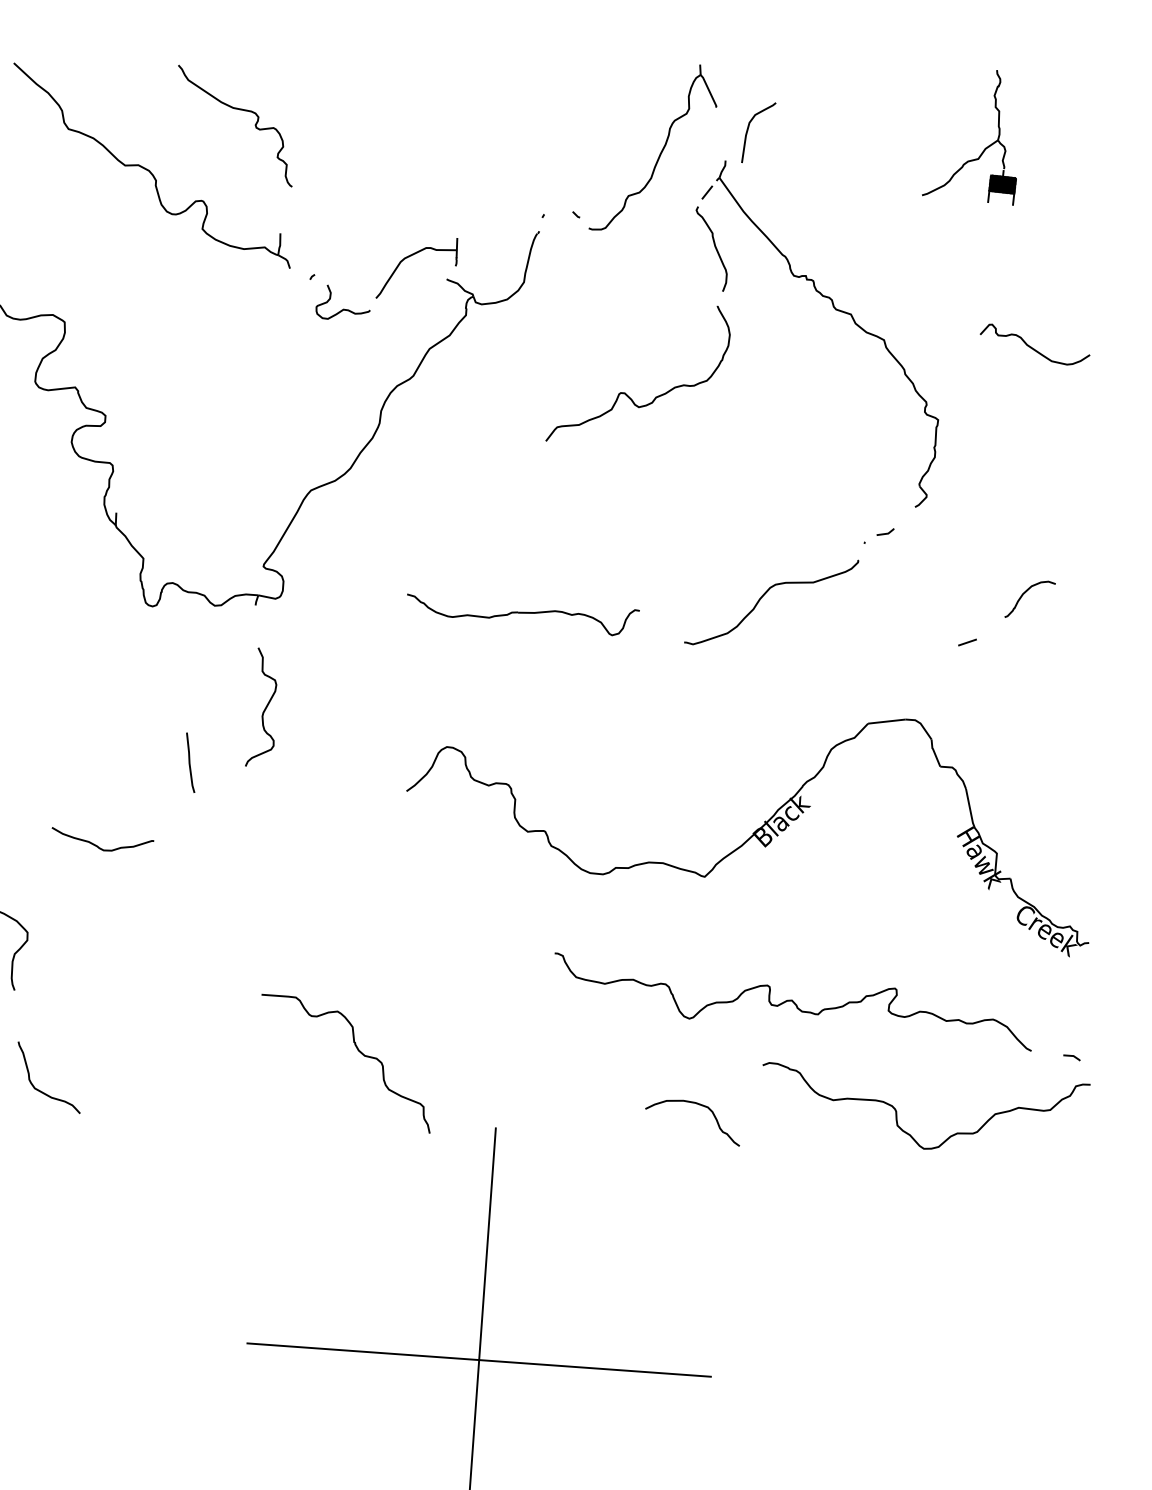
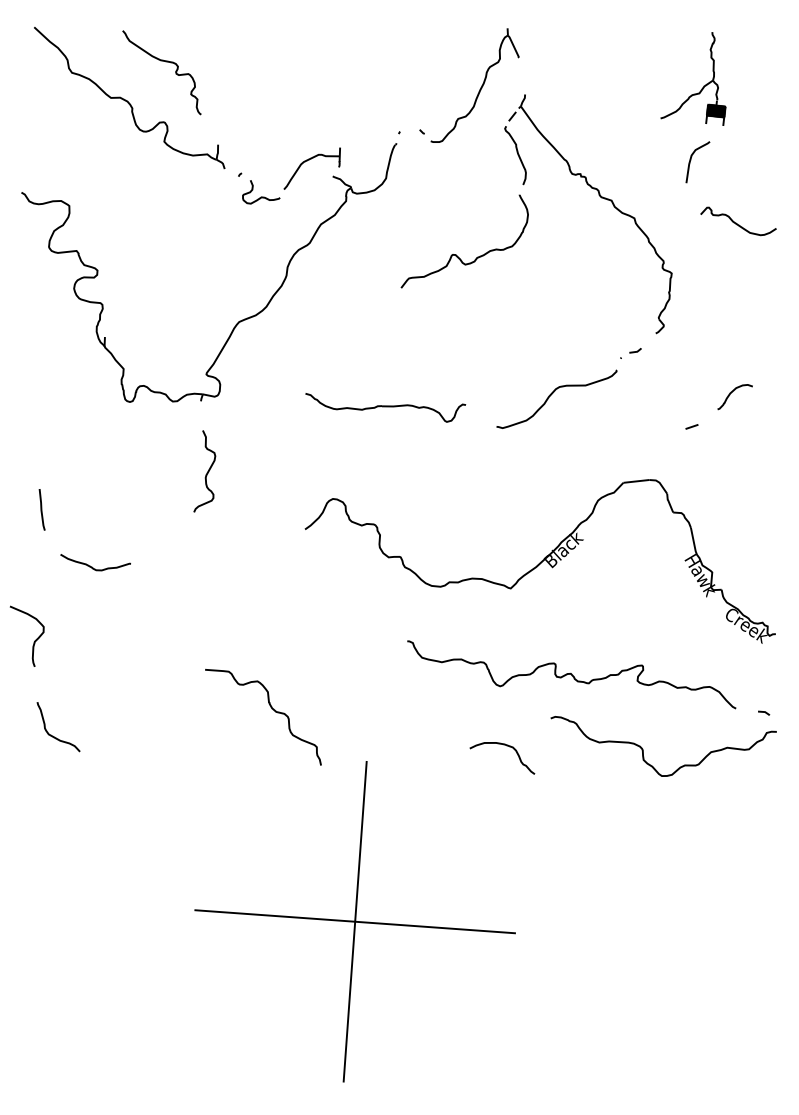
curve: (240, 111) -> (165, 62), moved
curve: (749, 130) -> (691, 160), moved
line: (189, 762) -> (41, 509), moved

